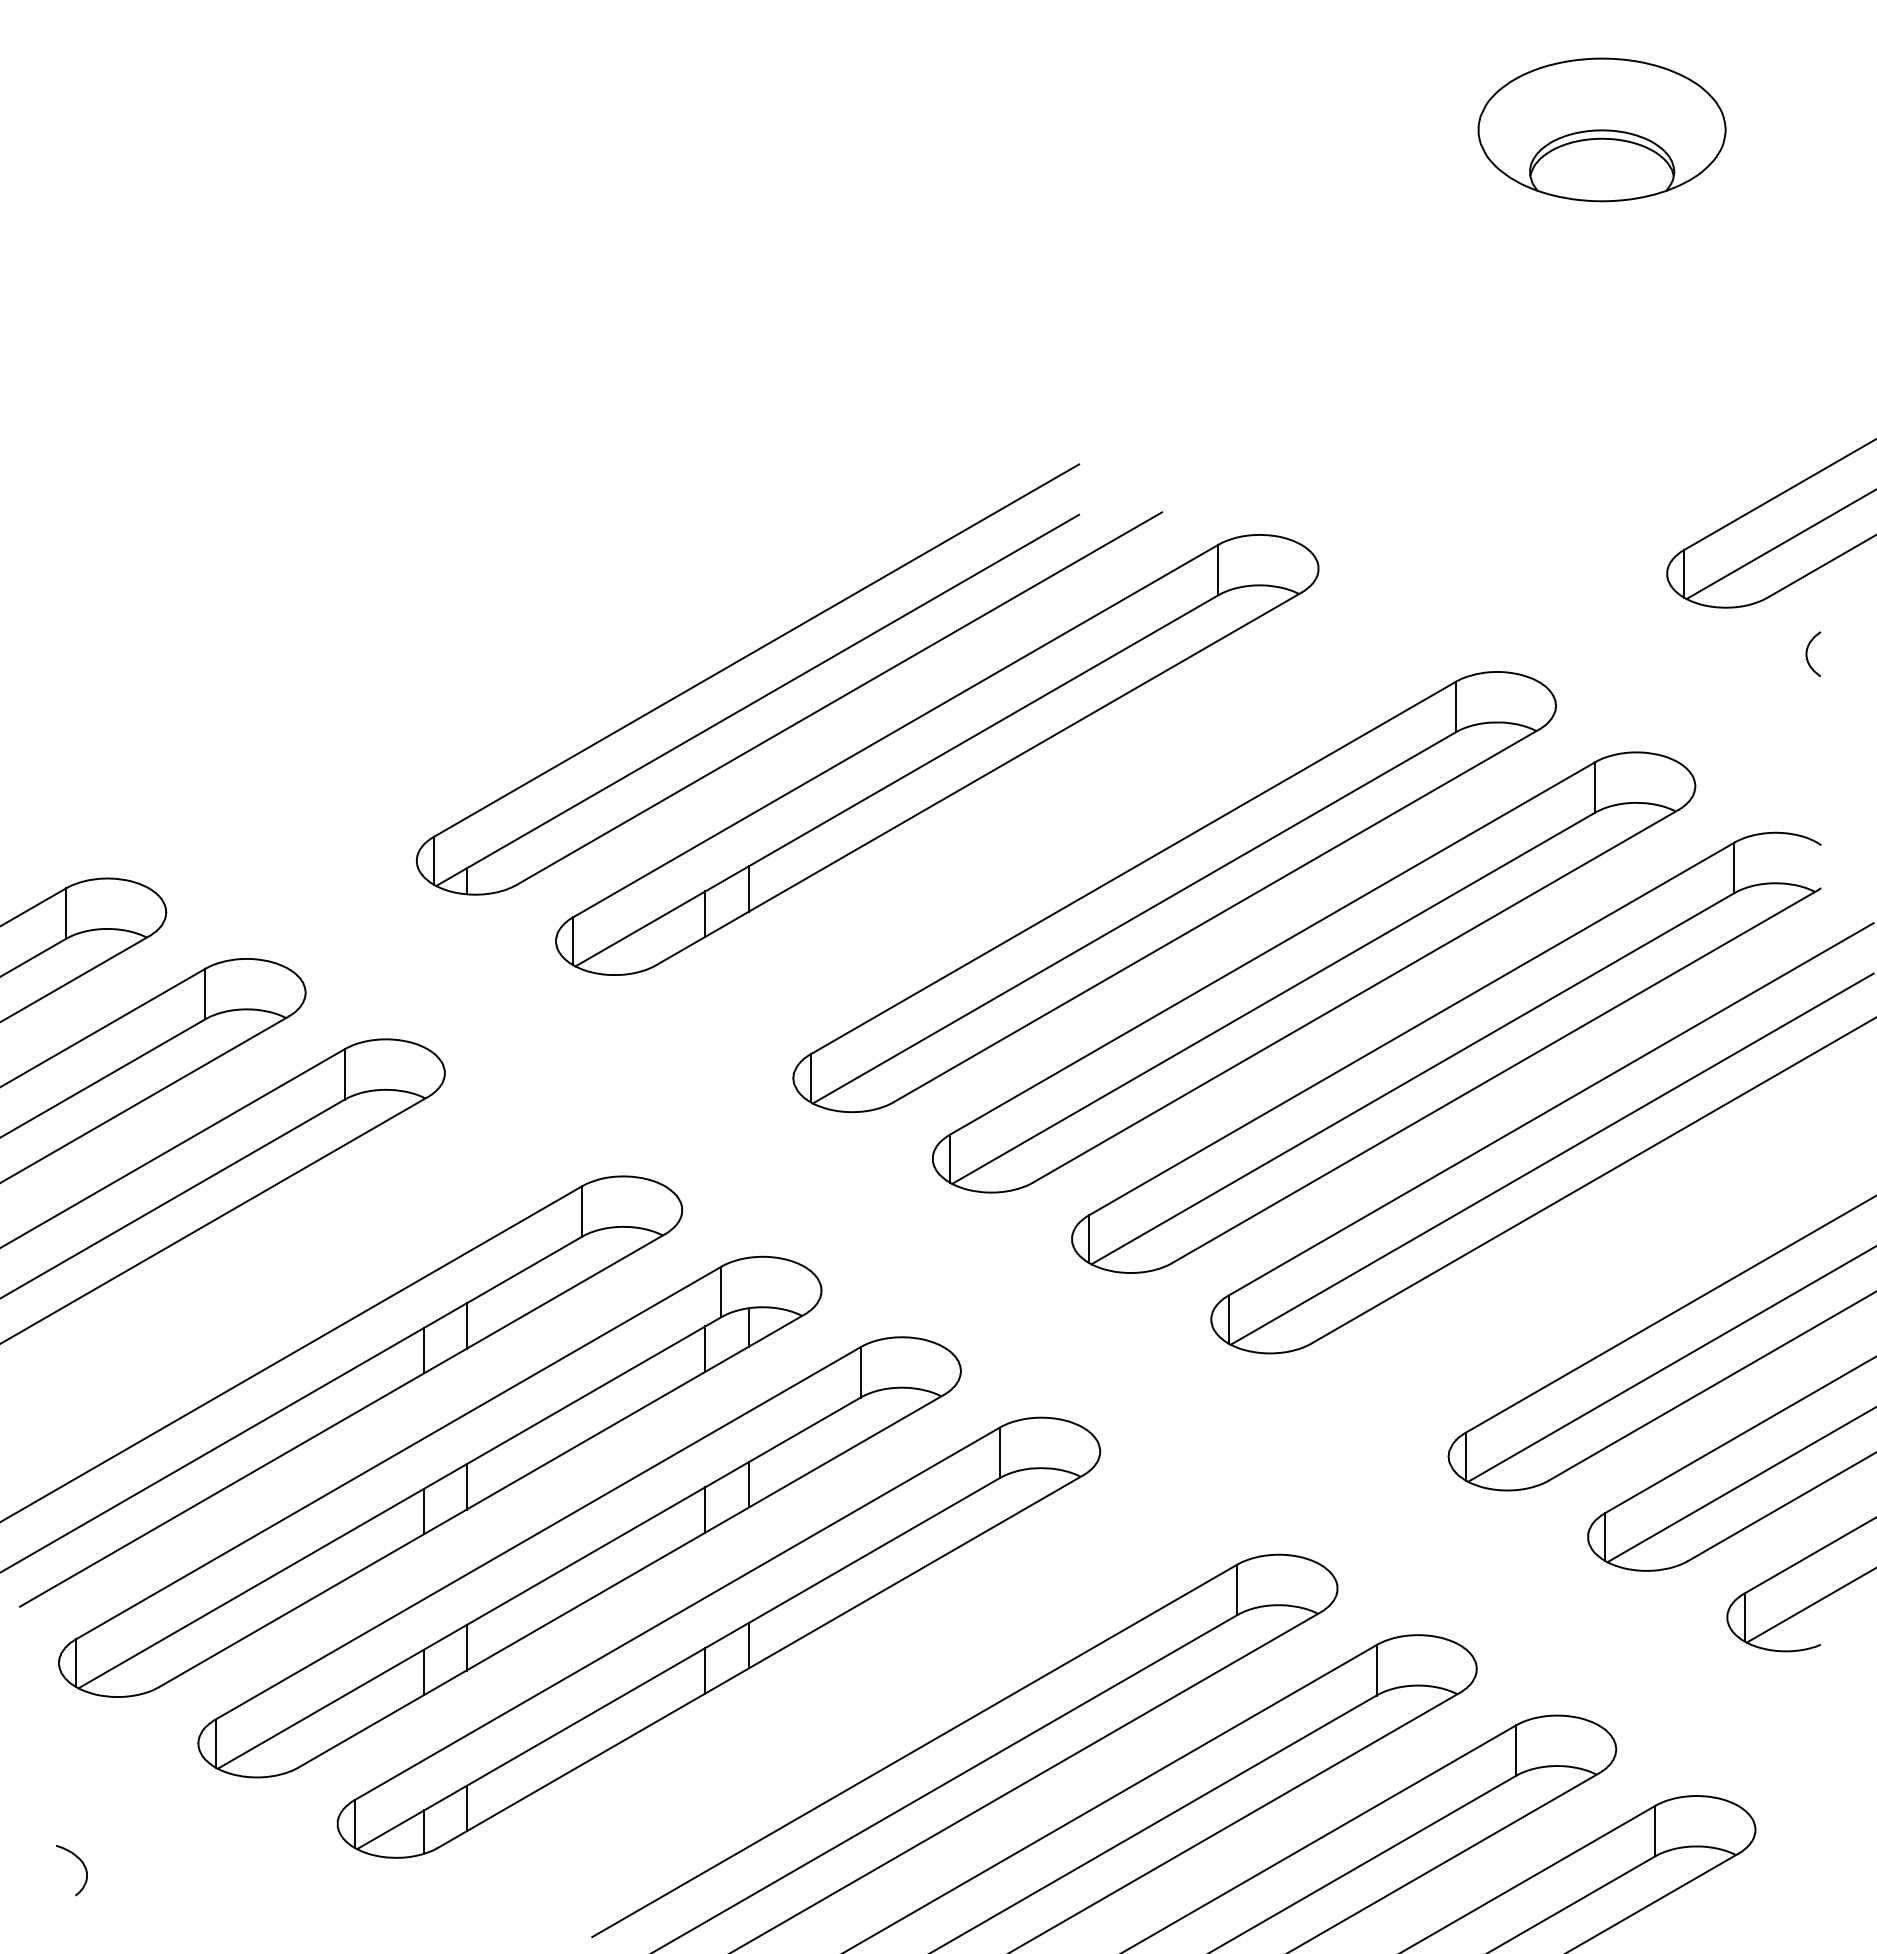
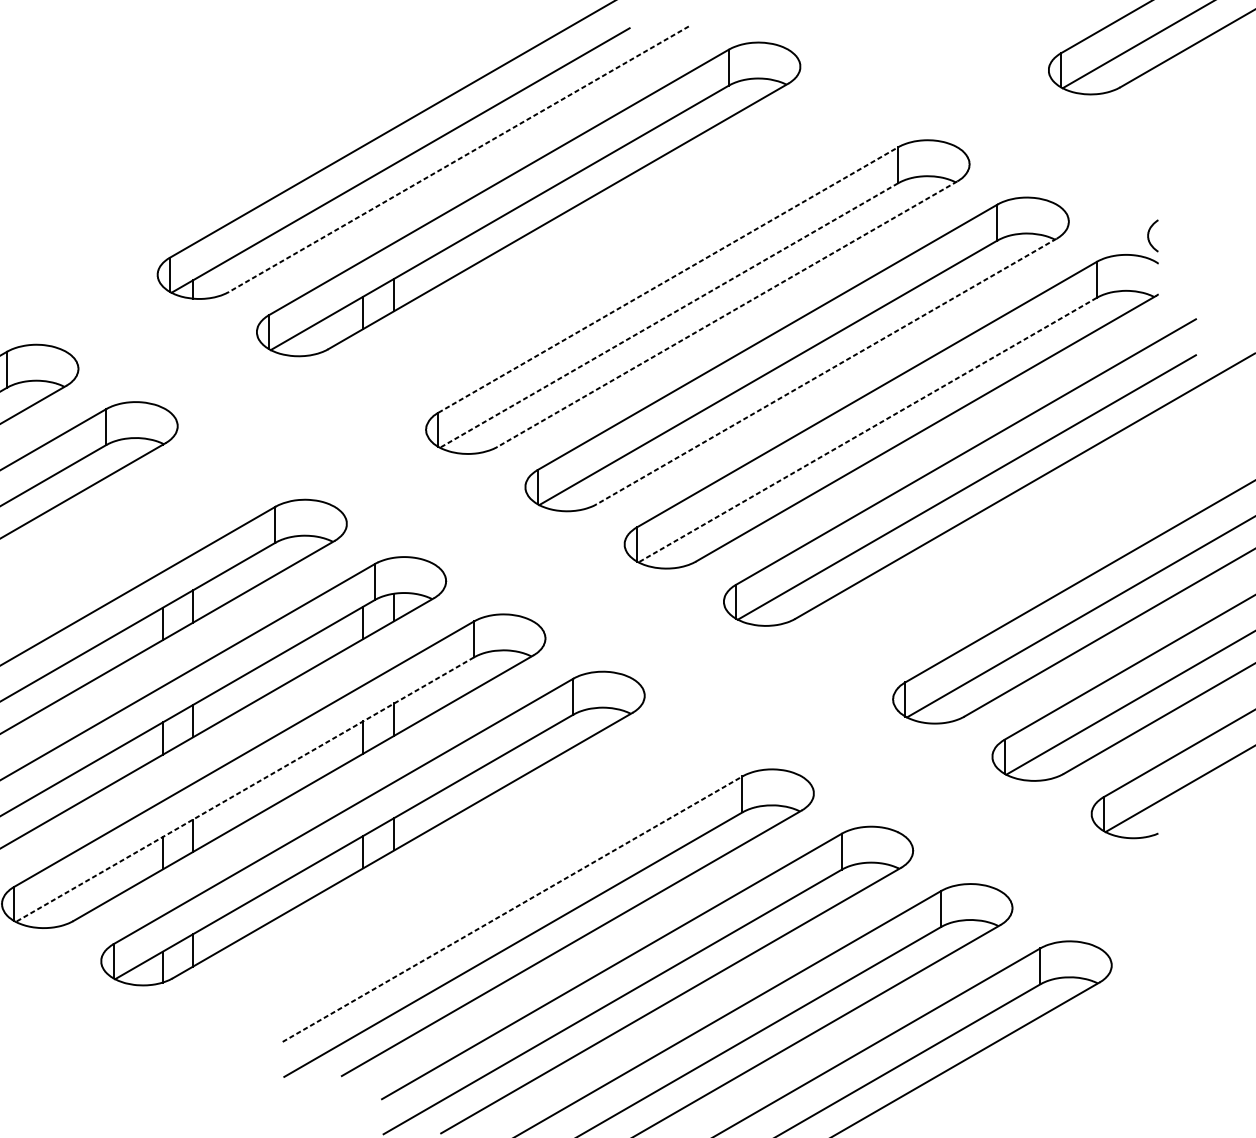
curve: (1807, 653) -> (1148, 235), moved
line: (839, 698) -> (458, 159), solid -> dashed
line: (1133, 867) -> (668, 279), solid -> dashed
line: (1215, 916) -> (726, 314), solid -> dashed
line: (1133, 918) -> (668, 315), solid -> dashed
line: (1355, 996) -> (826, 371), solid -> dashed
line: (1412, 1079) -> (867, 430), solid -> dashed
line: (538, 1583) -> (244, 789), solid -> dashed
line: (915, 1750) -> (513, 908), solid -> dashed

